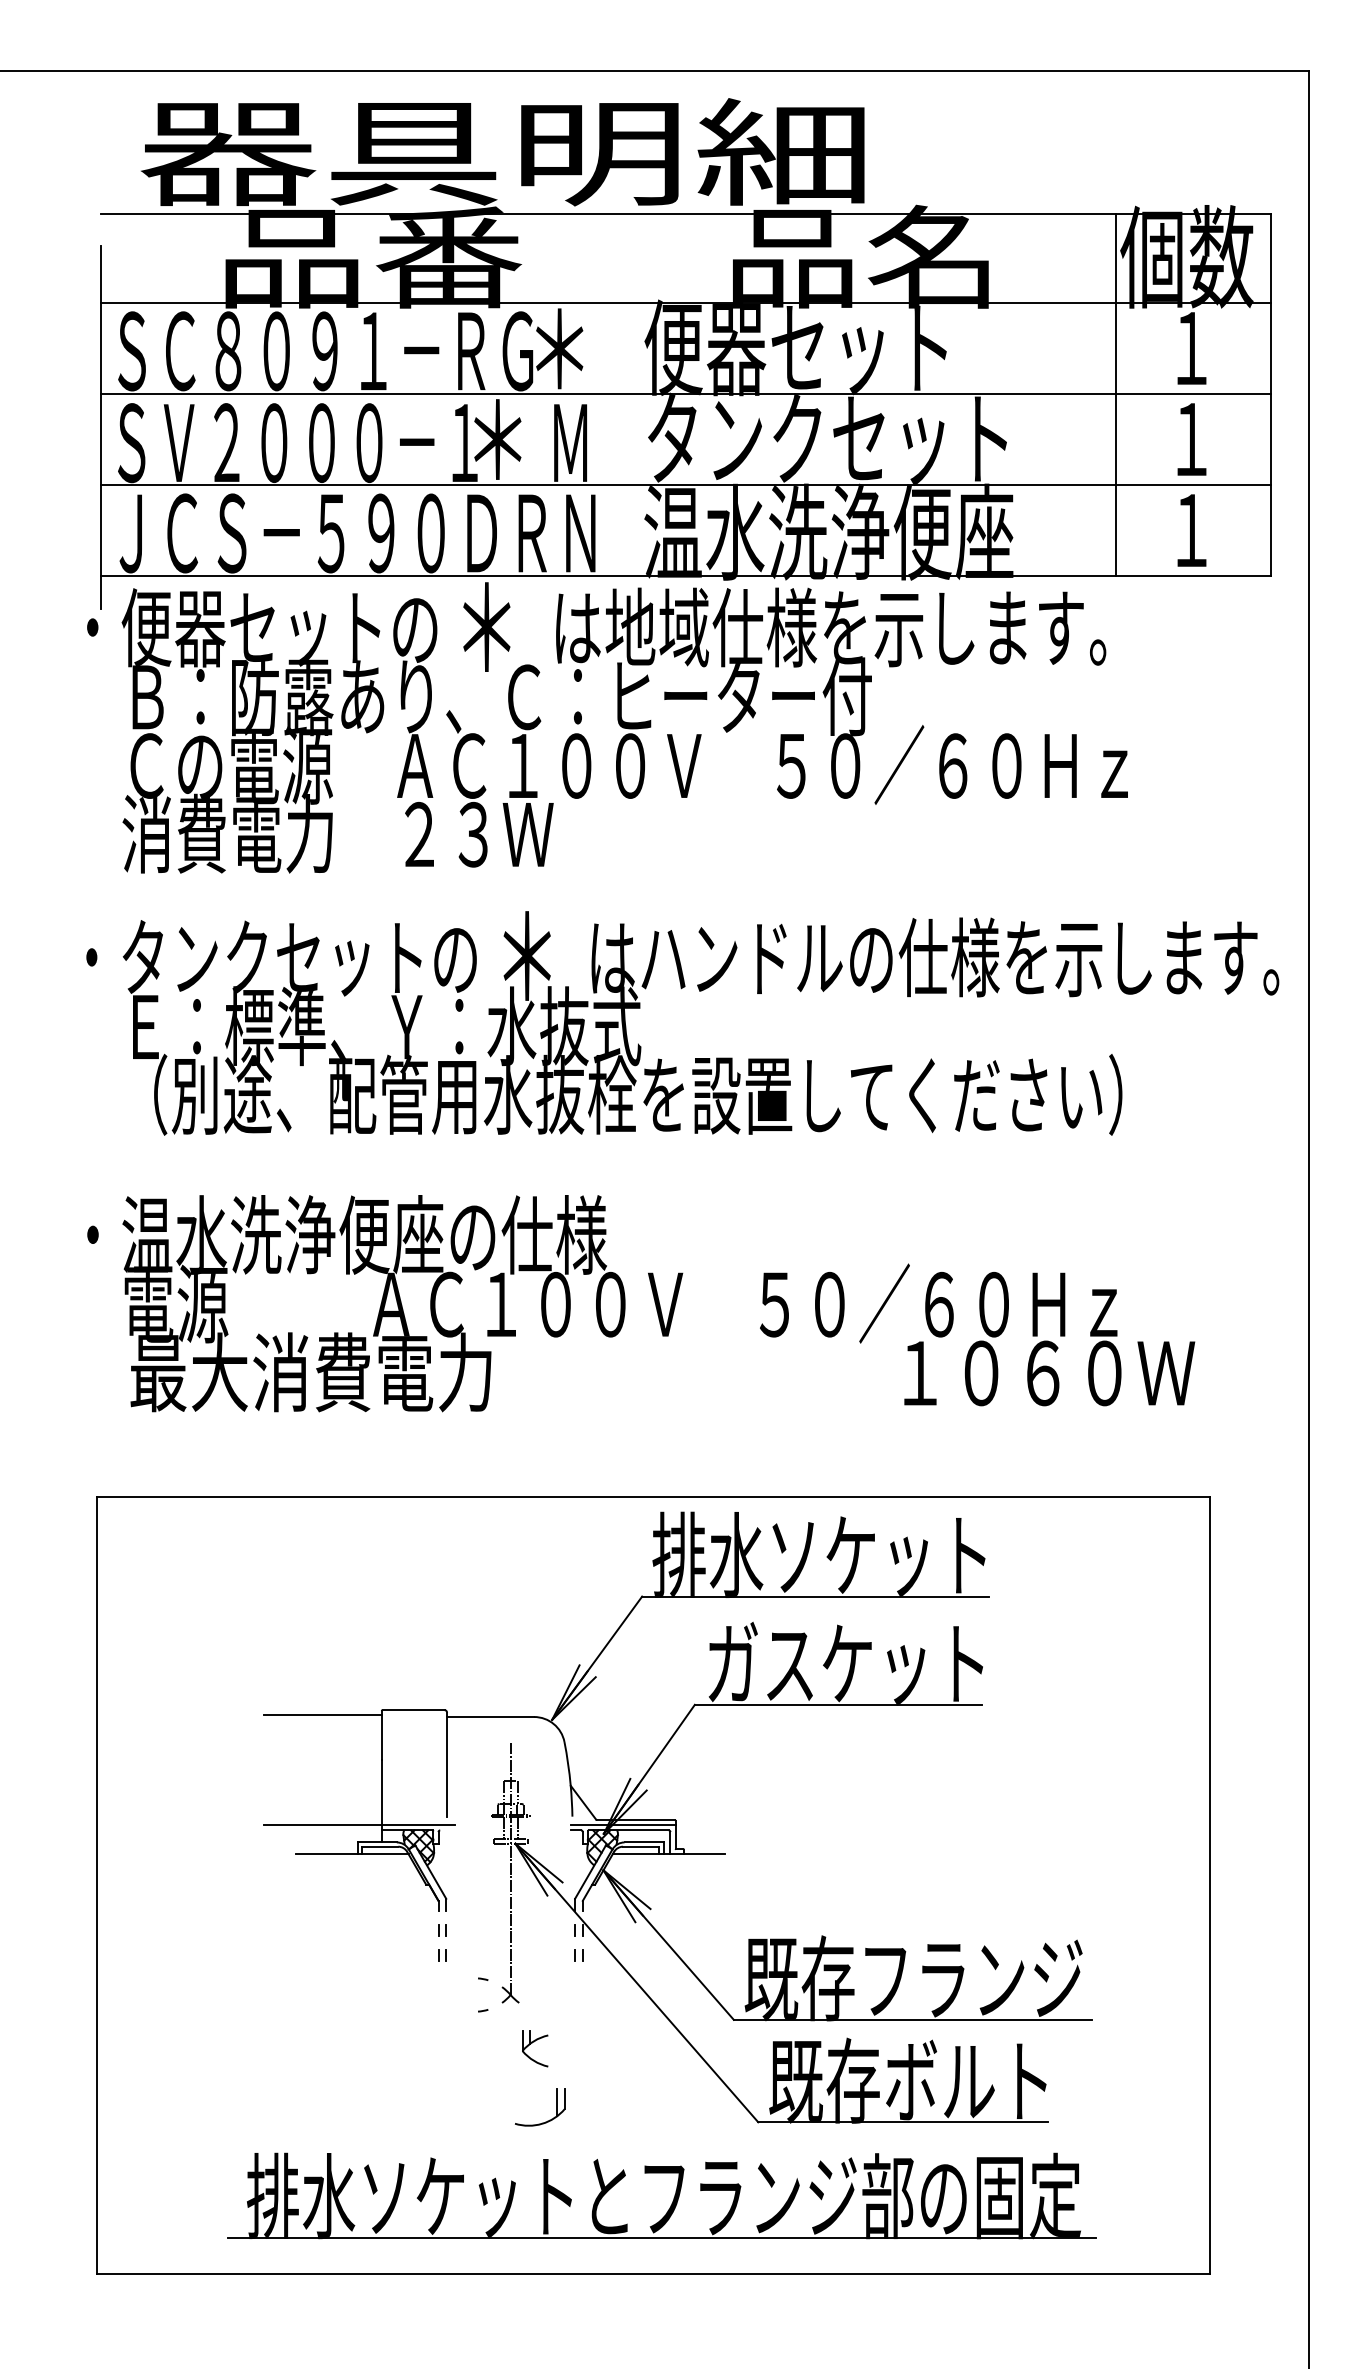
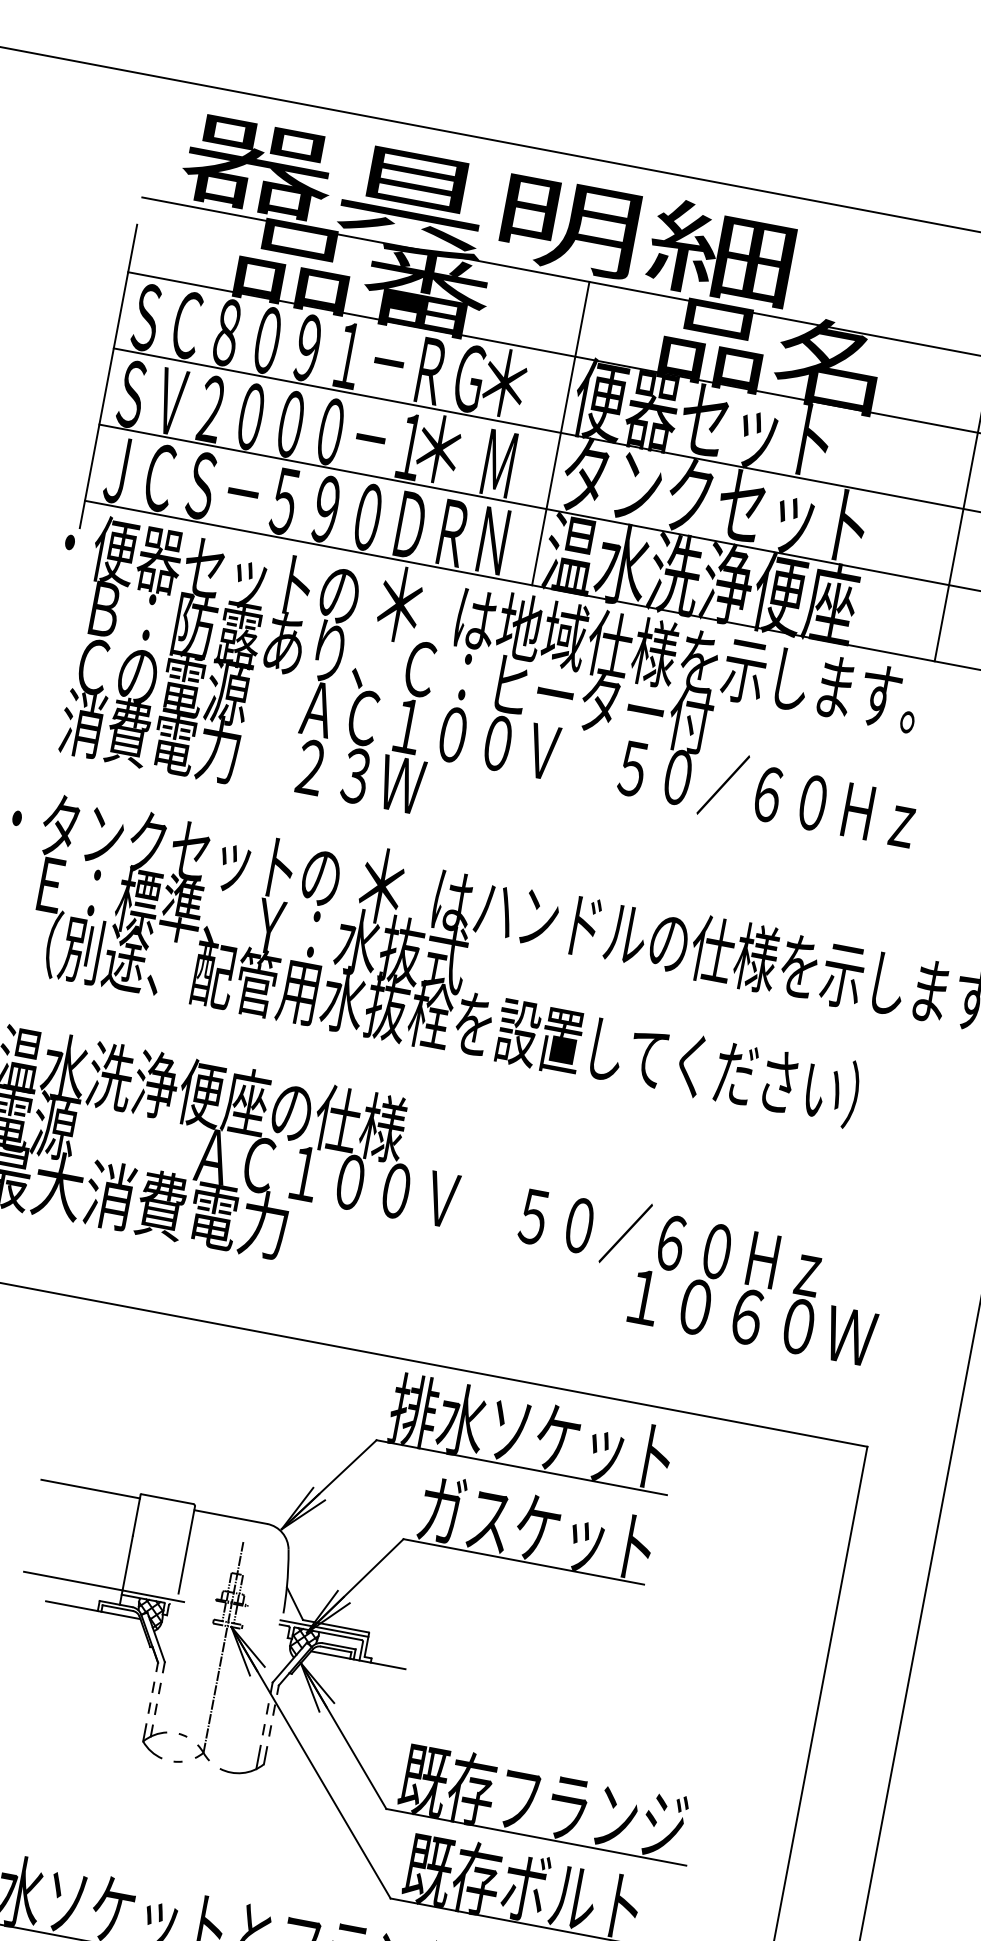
line: (635, 394) -> (561, 433), added
part: (535, 2048) -> (154, 1741), moved
part: (547, 2120) -> (247, 1771), moved

